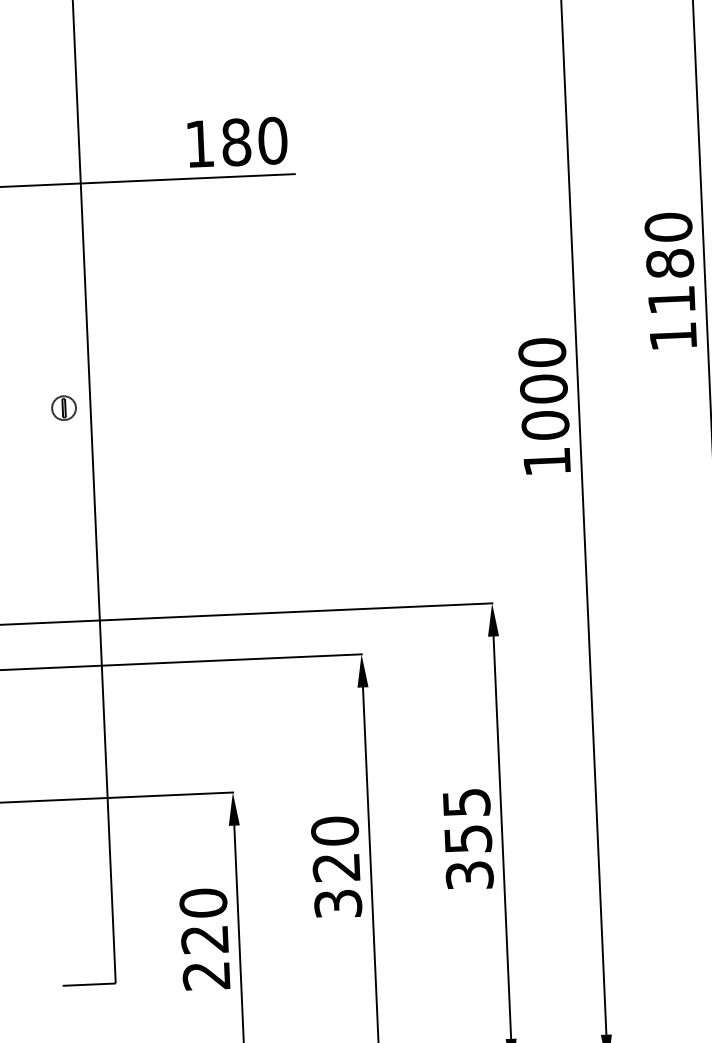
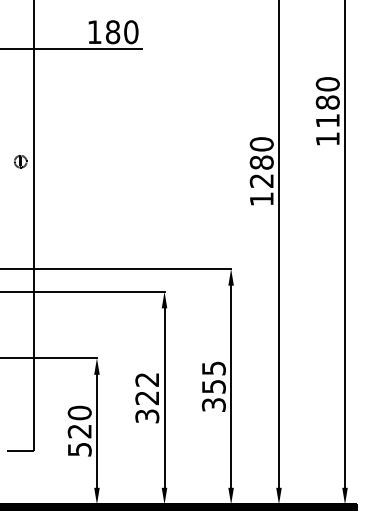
text: (544, 406) -> (261, 171), 1000 -> 1280
text: (335, 830) -> (147, 379), 320 -> 322
text: (206, 975) -> (79, 449), 220 -> 520

